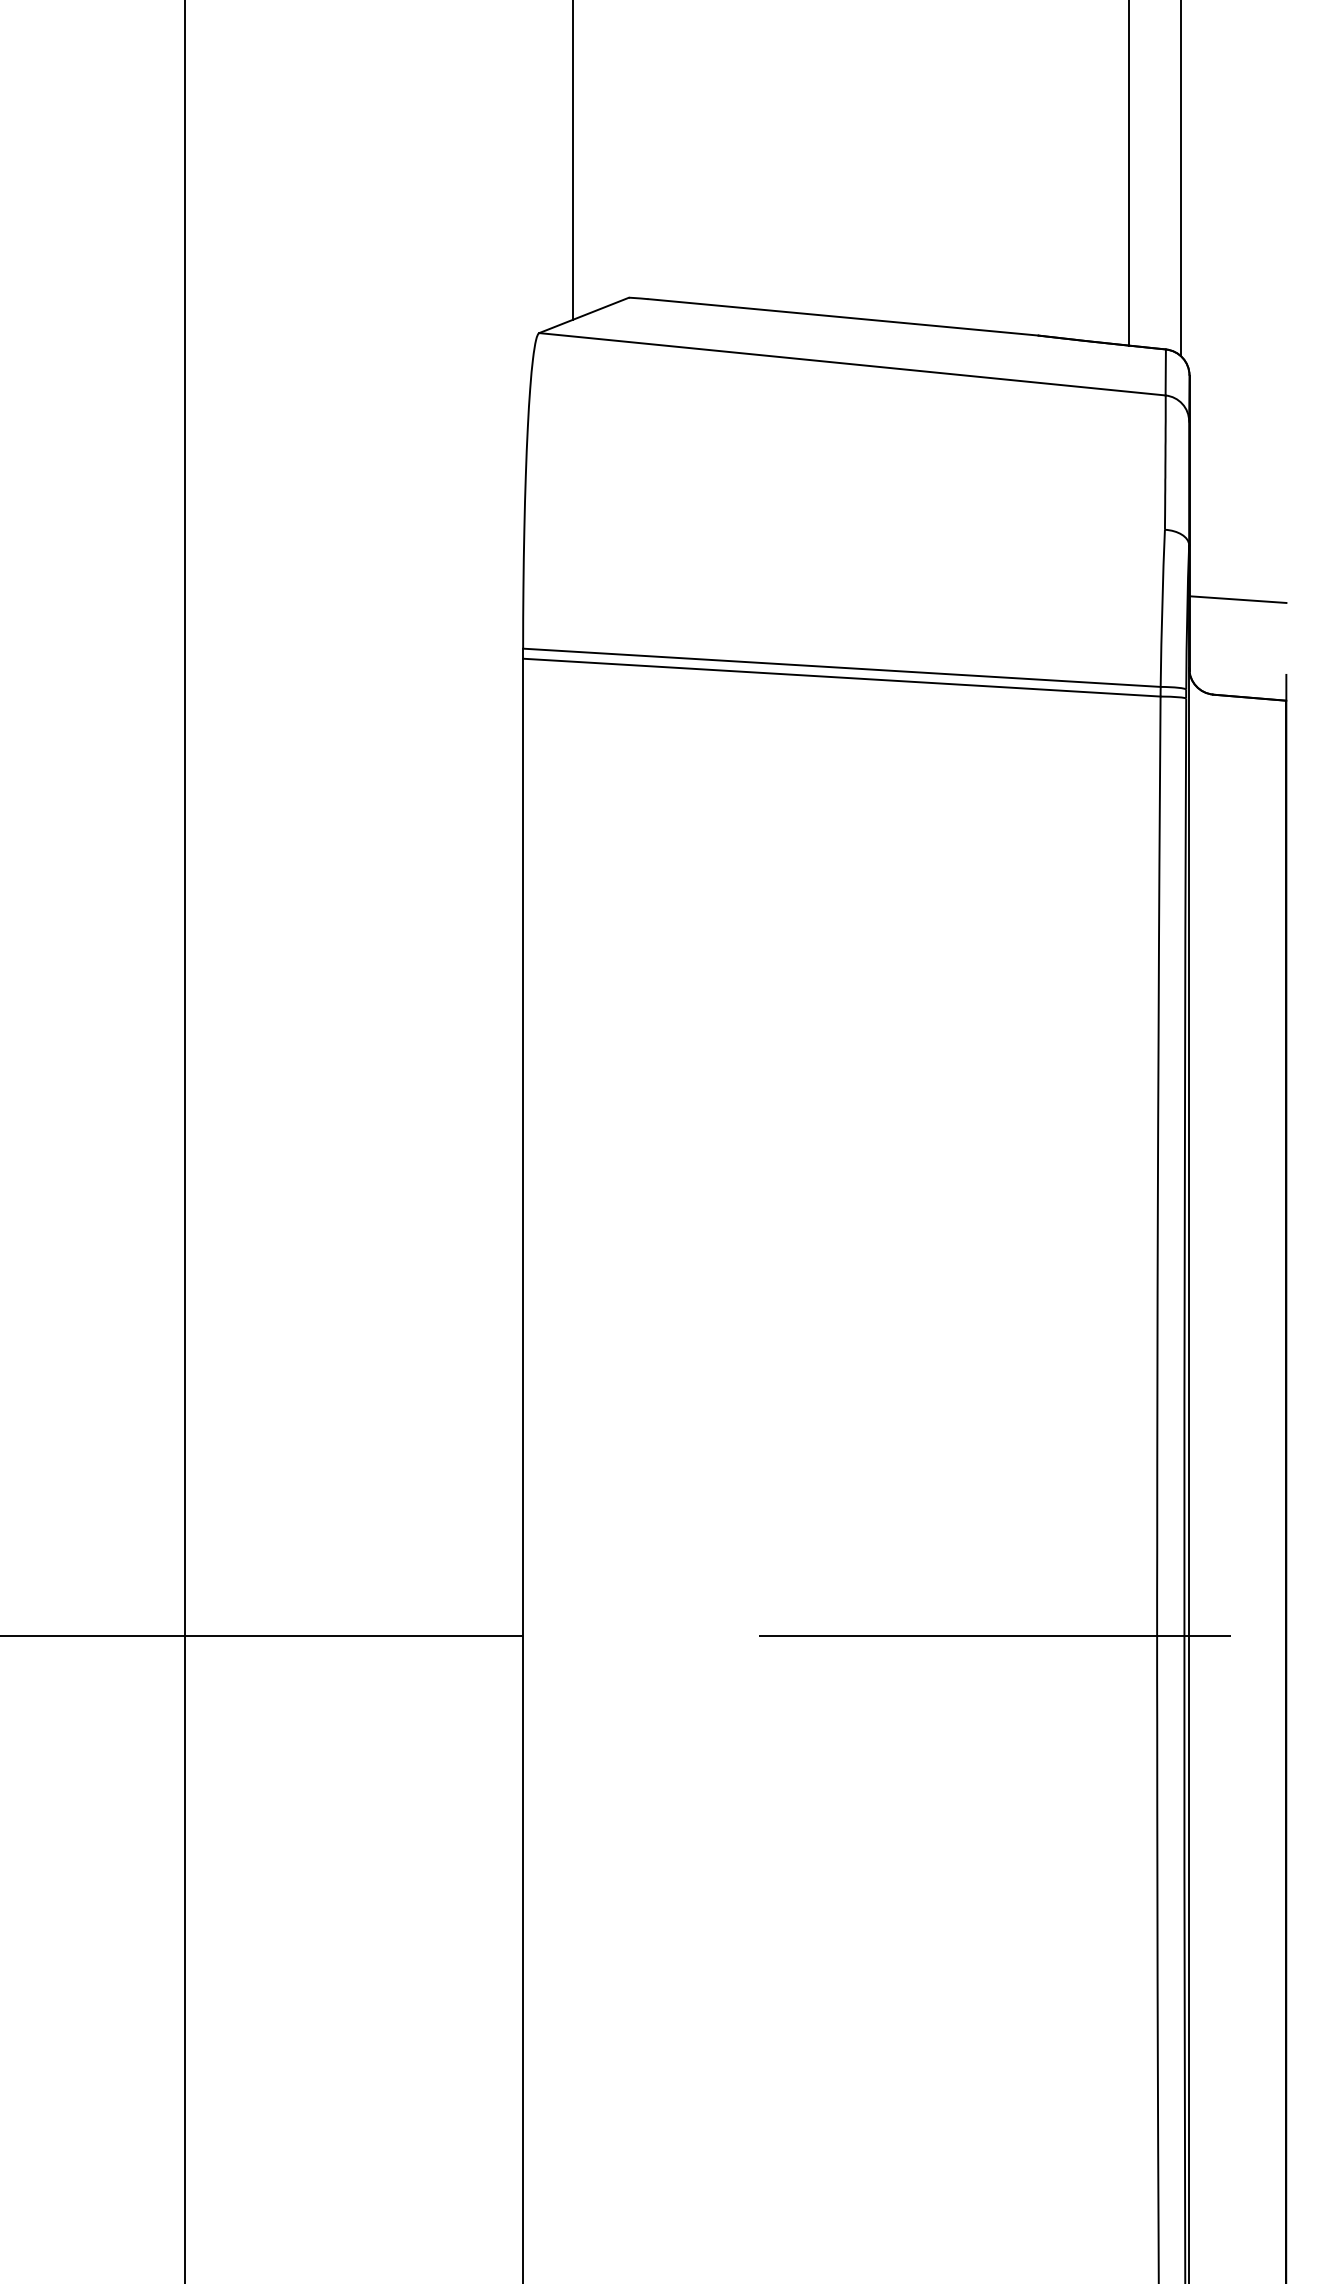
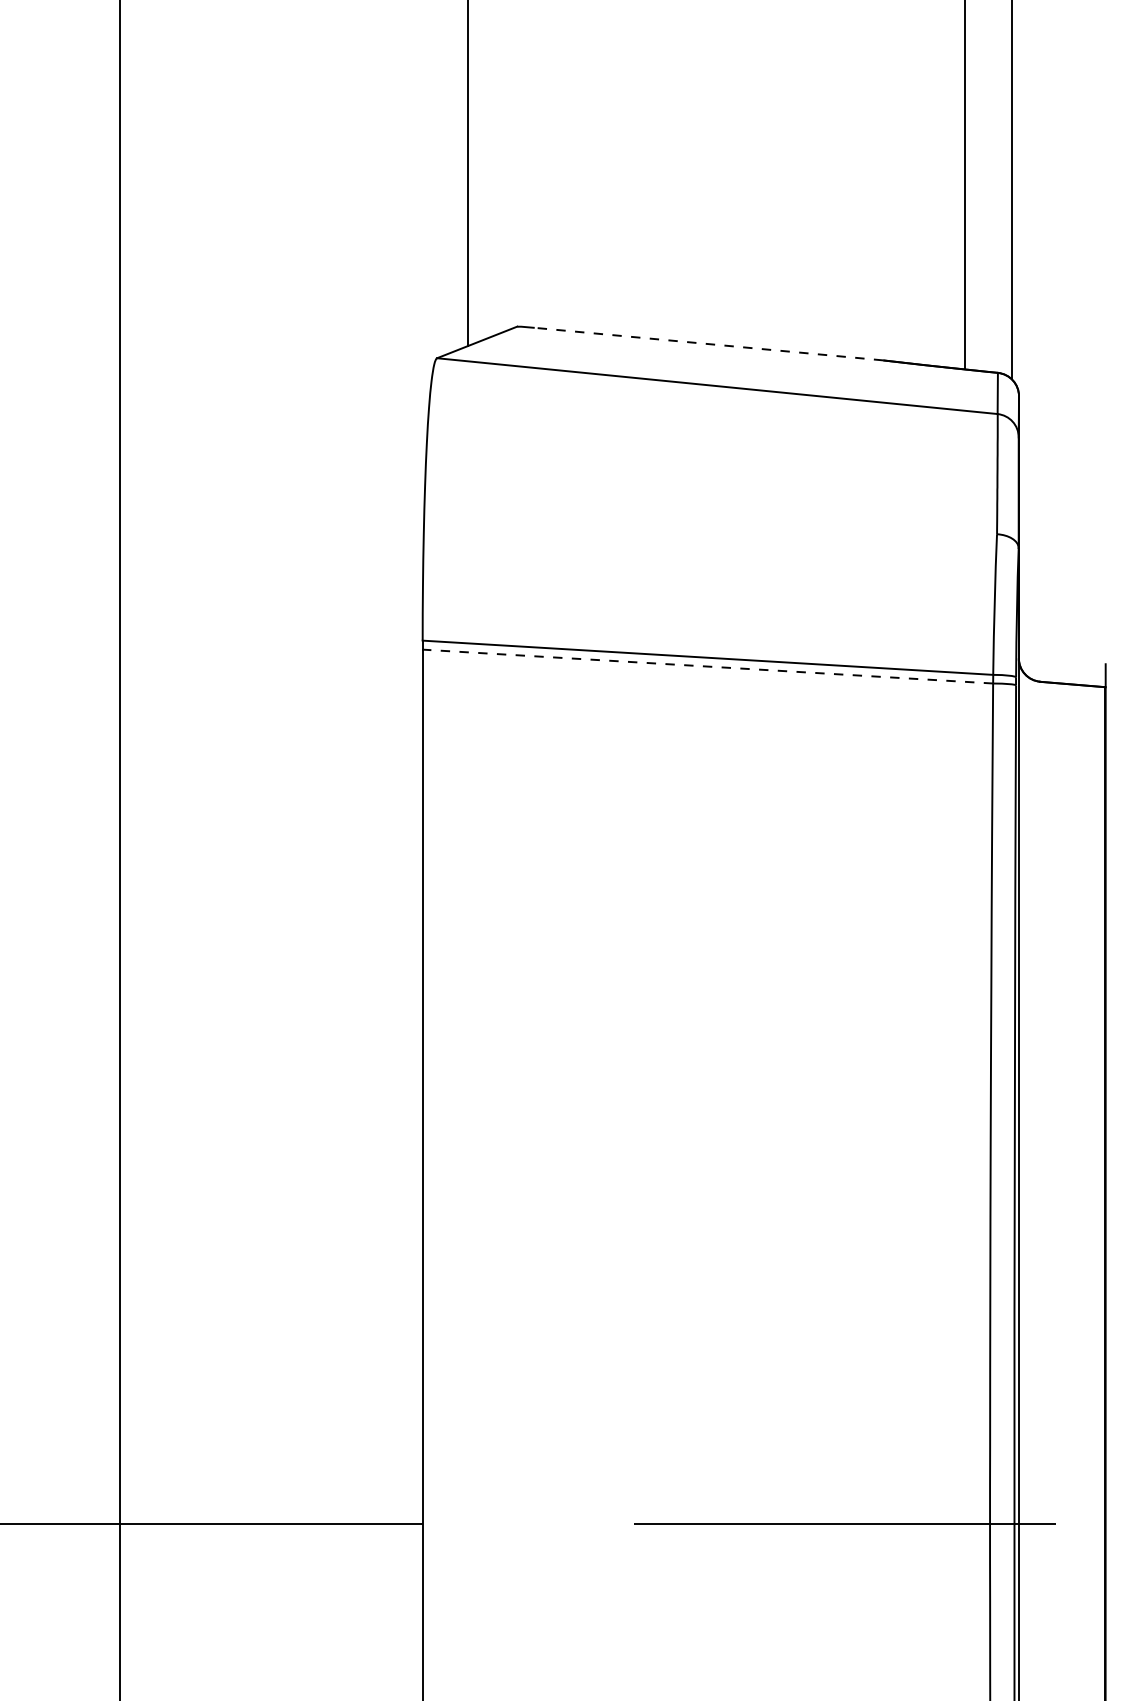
line: (843, 317) -> (709, 344), solid -> dashed
line: (1237, 599) -> (1061, 596), removed
line: (841, 677) -> (707, 666), solid -> dashed

